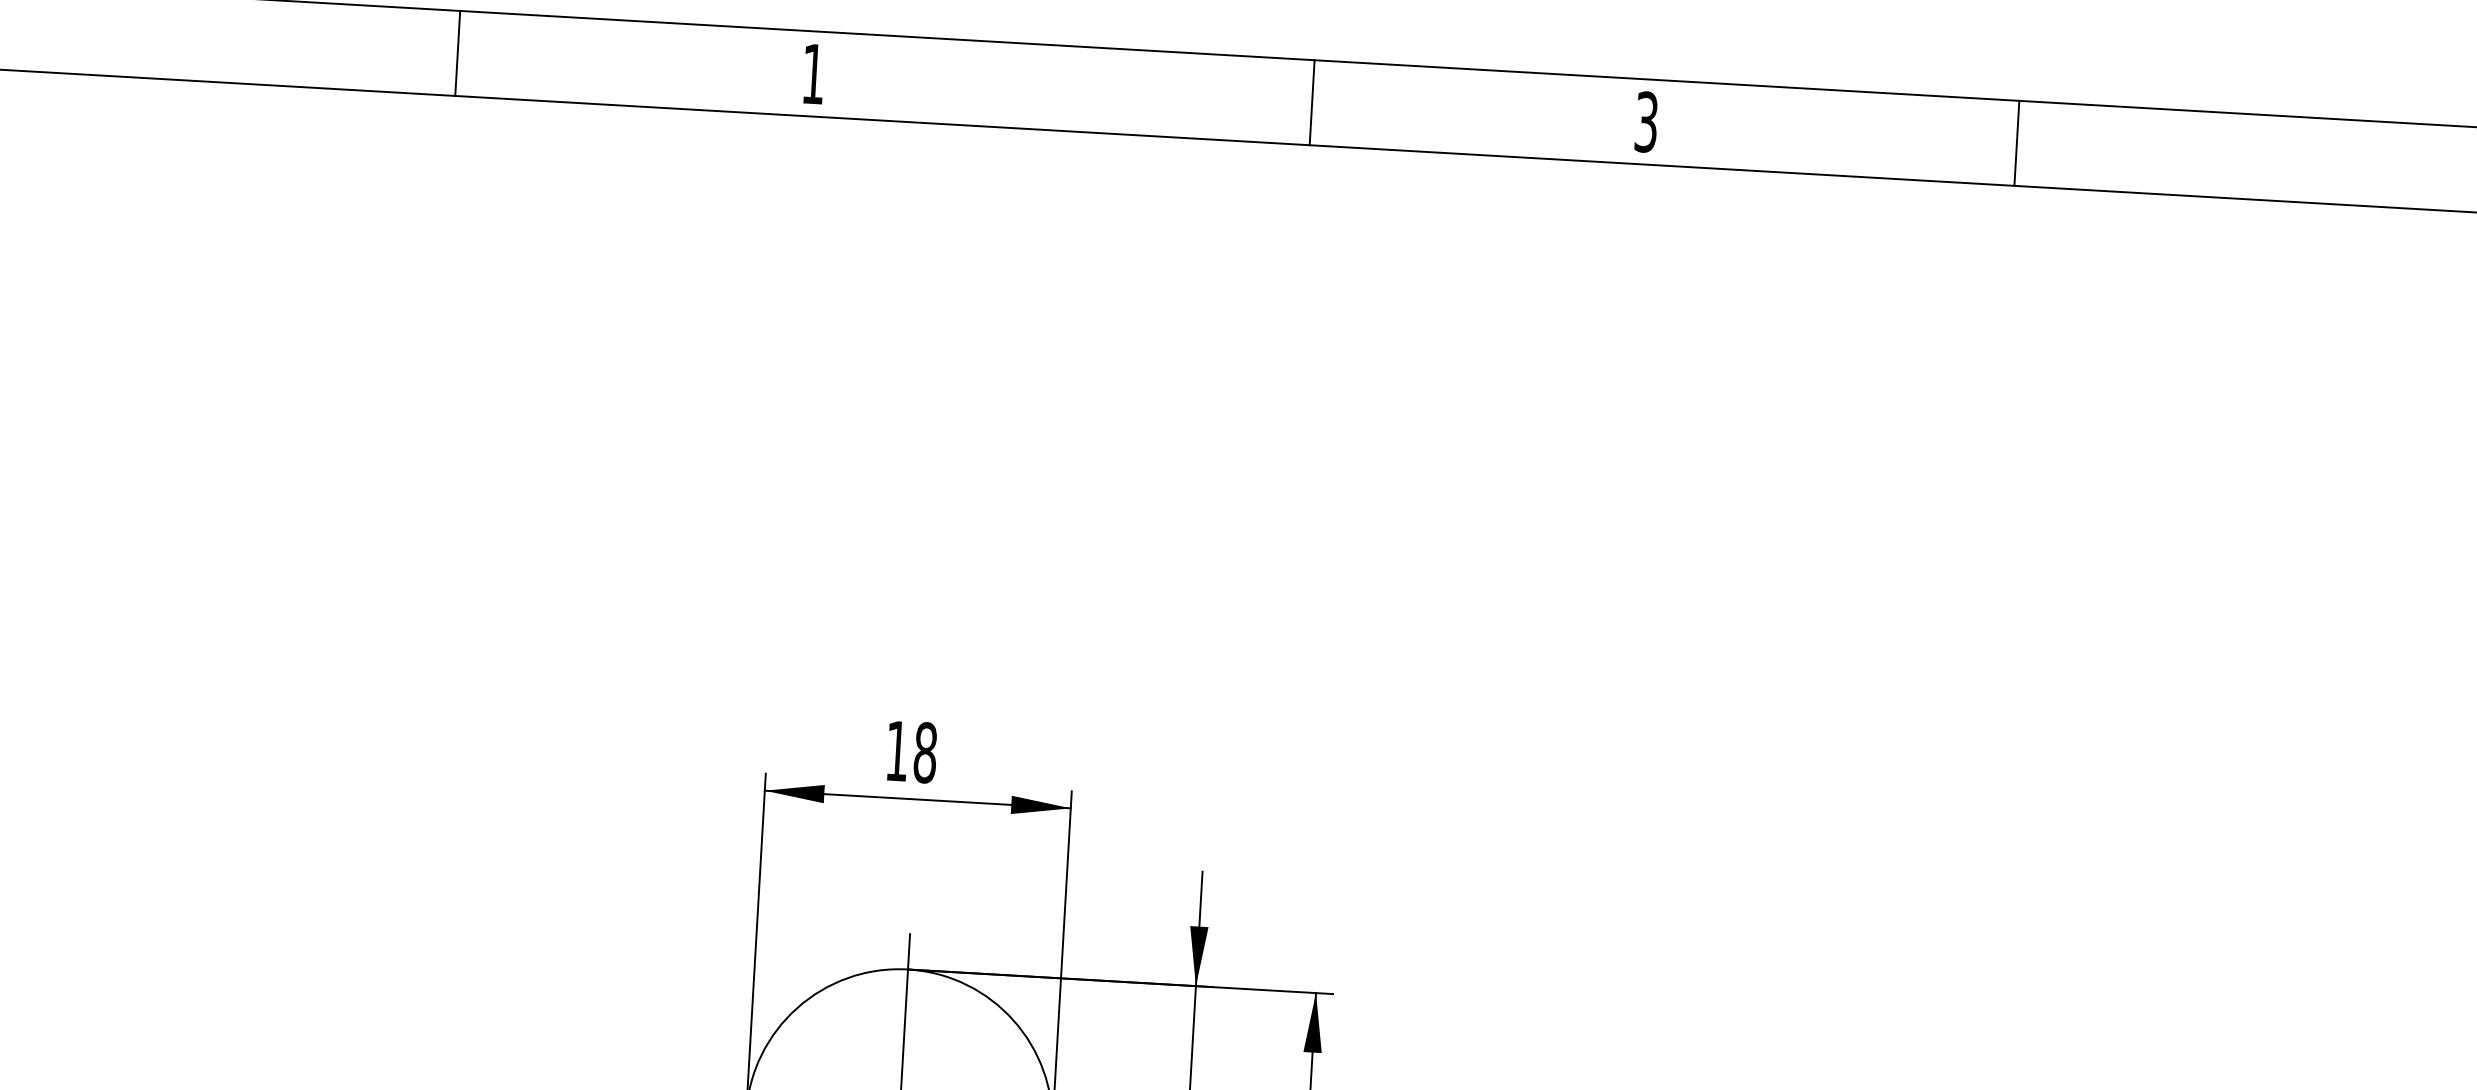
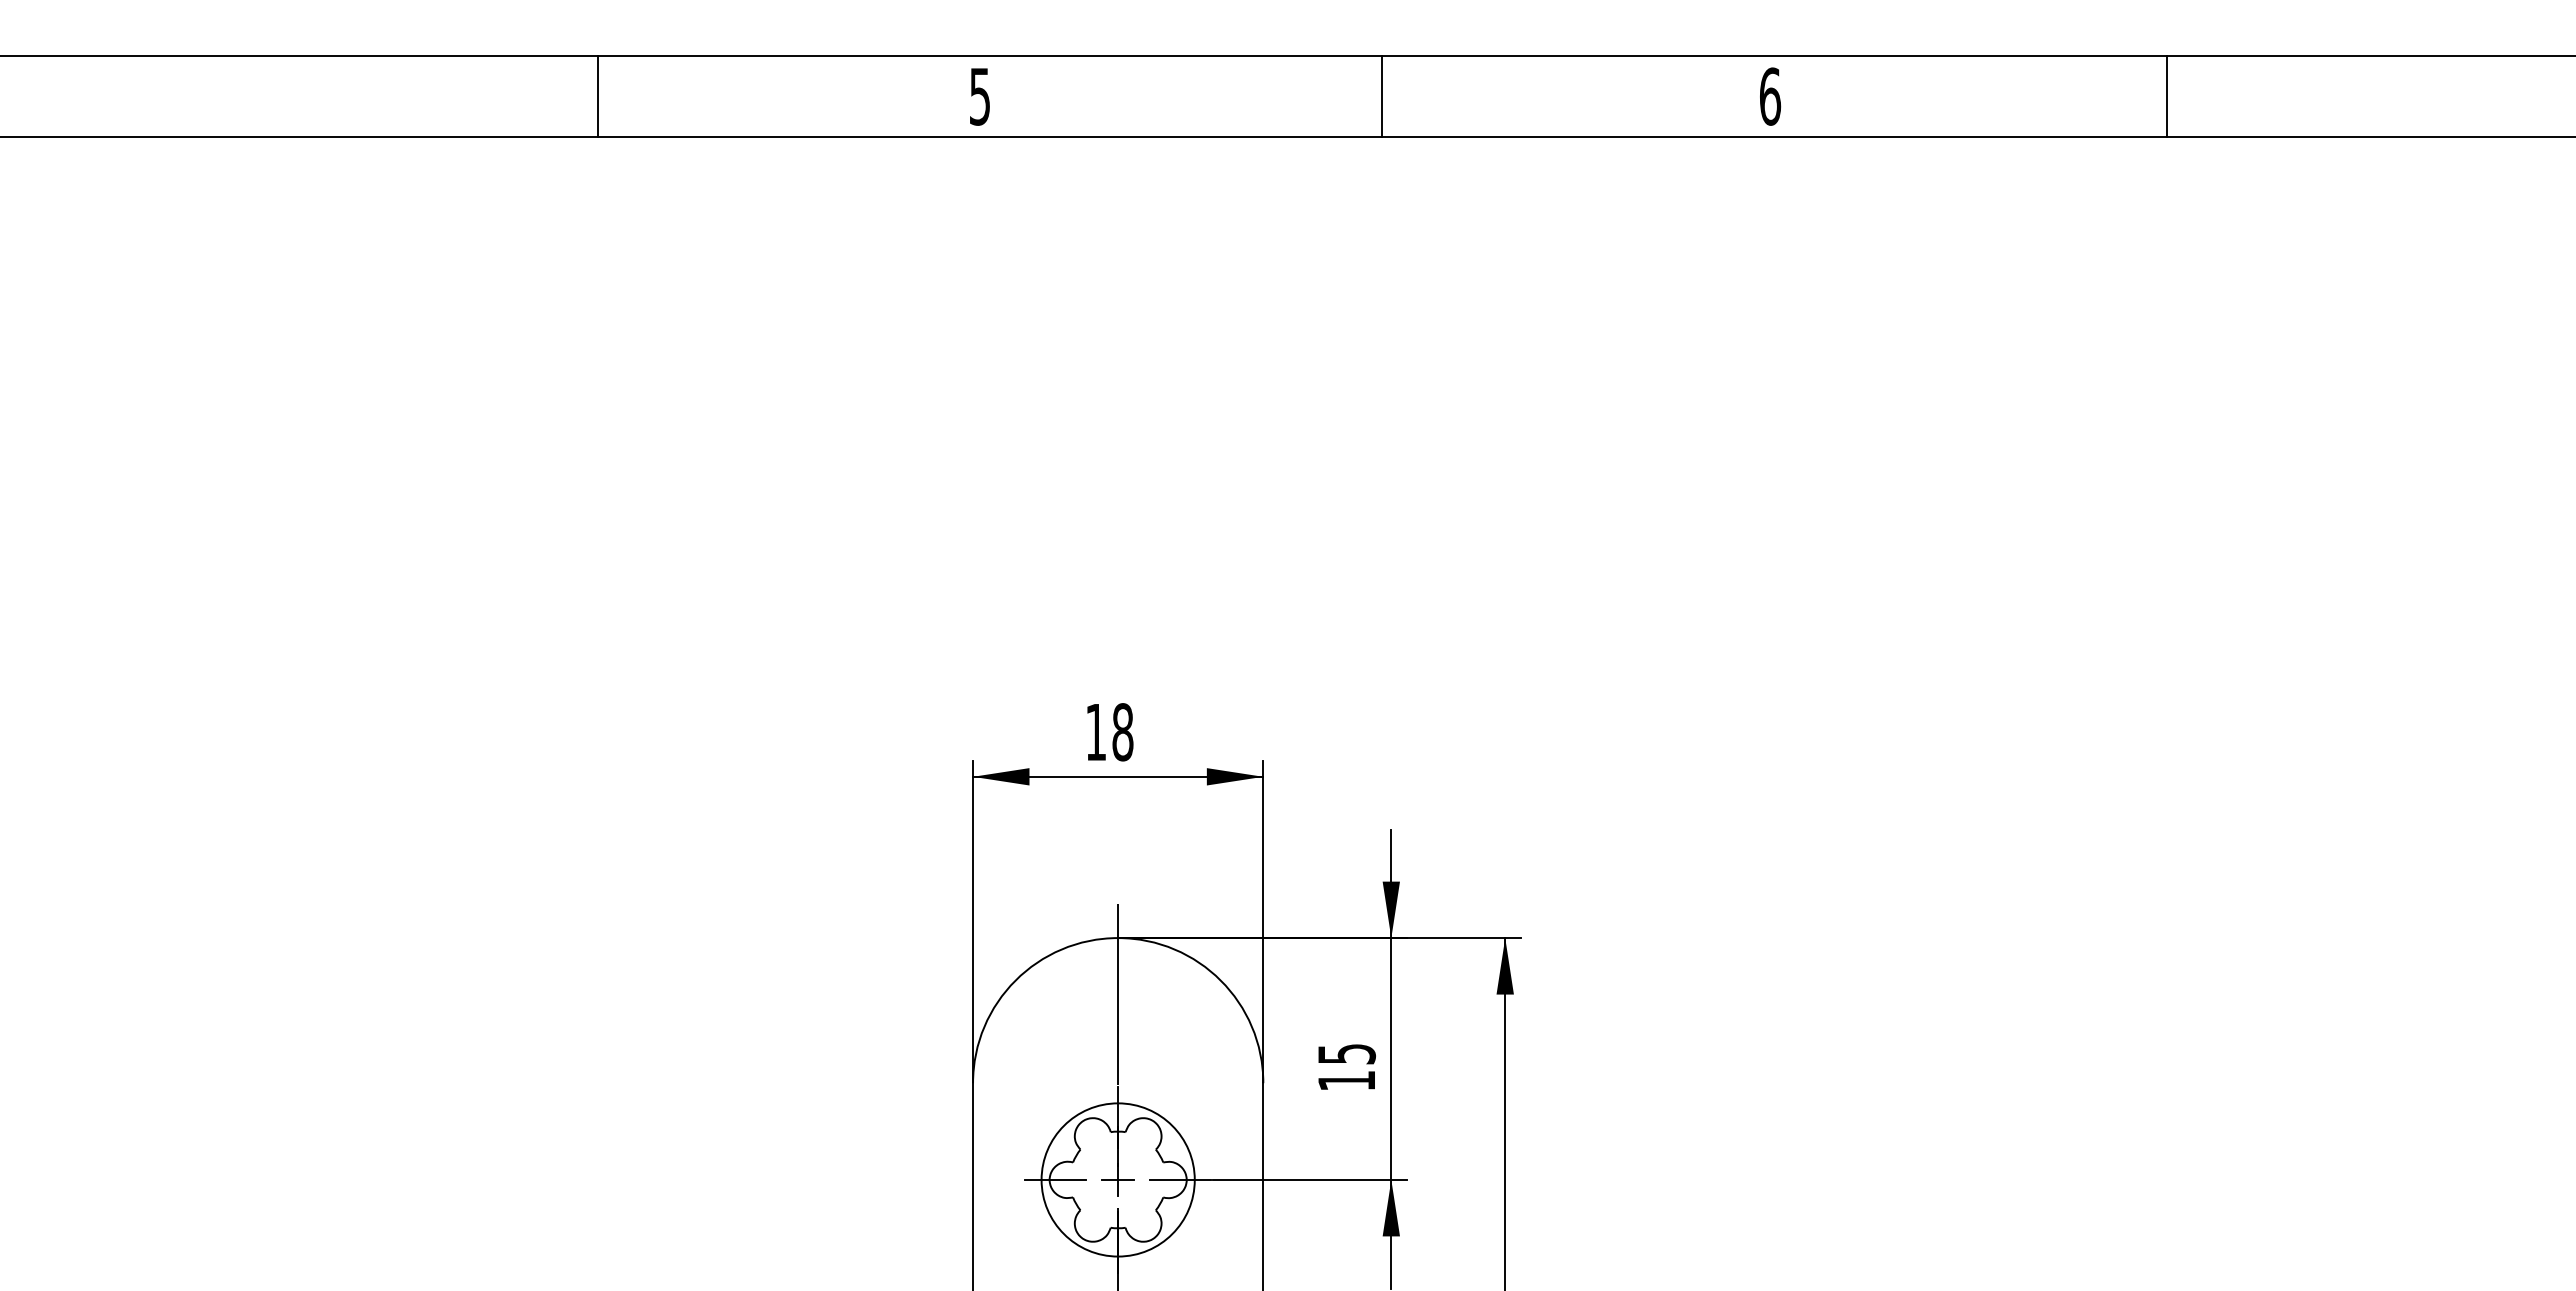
line: (457, 53) -> (597, 96), moved
text: (812, 73) -> (979, 96), 1 -> 5
line: (1312, 102) -> (1382, 96), moved
text: (1646, 122) -> (1770, 96), 3 -> 6
line: (2016, 143) -> (2166, 96), moved

